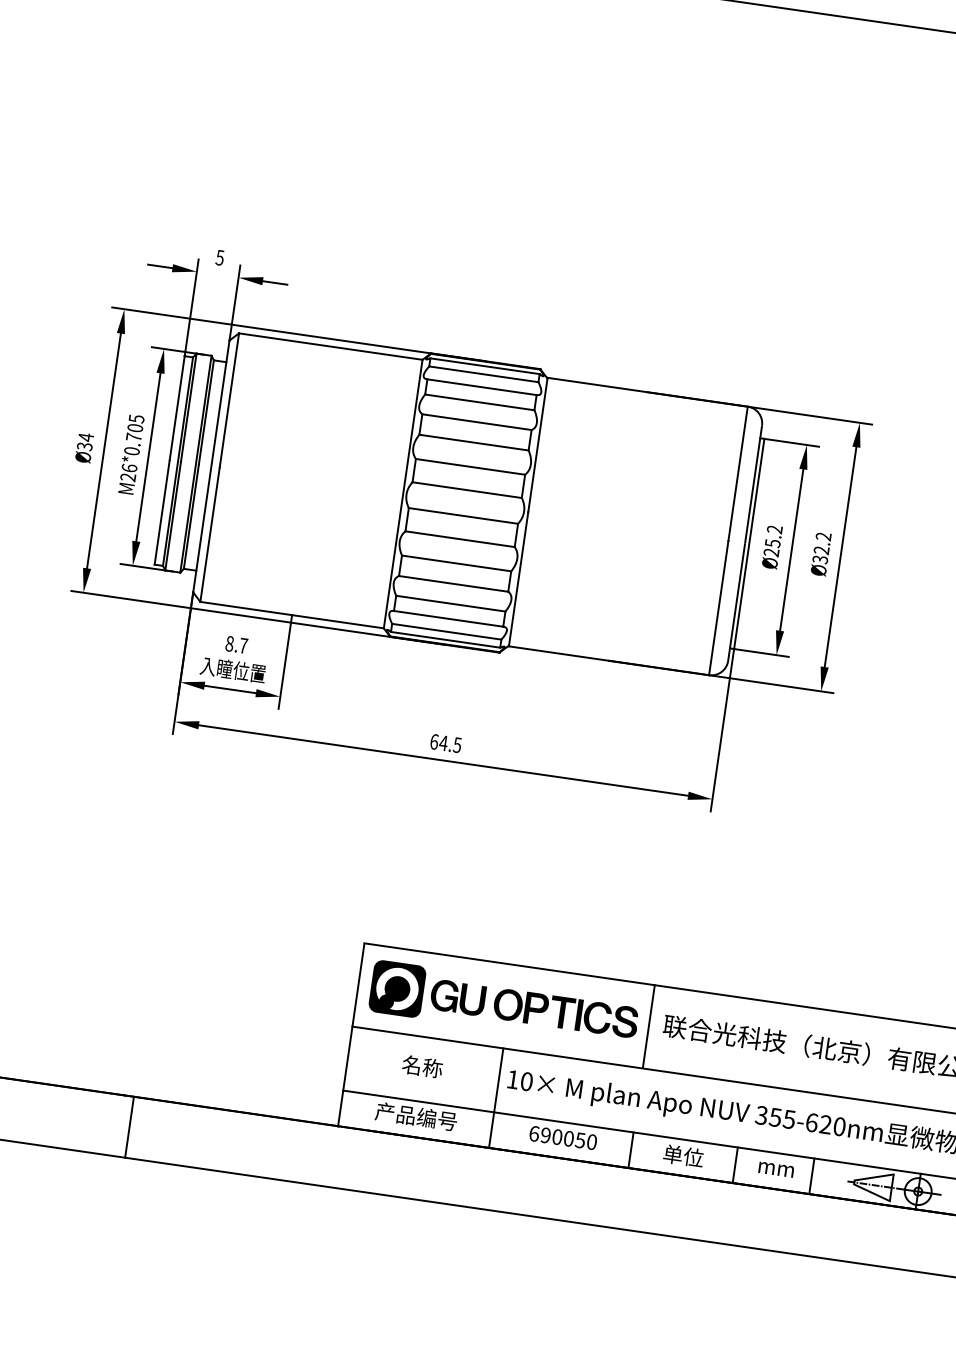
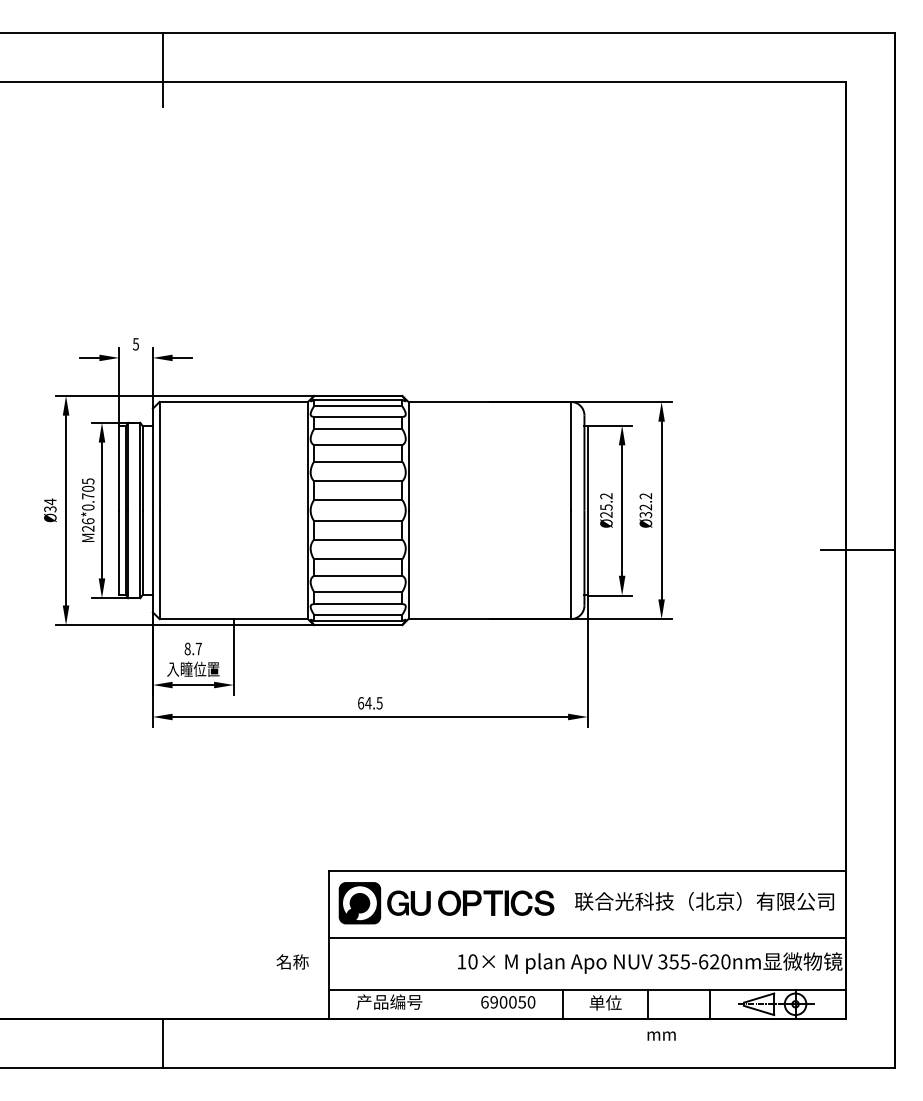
line: (649, 1025) -> (563, 903), removed
text: (422, 1066) -> (292, 961), moved
line: (496, 1098) -> (450, 978), removed
text: (776, 1168) -> (661, 1035), moved

